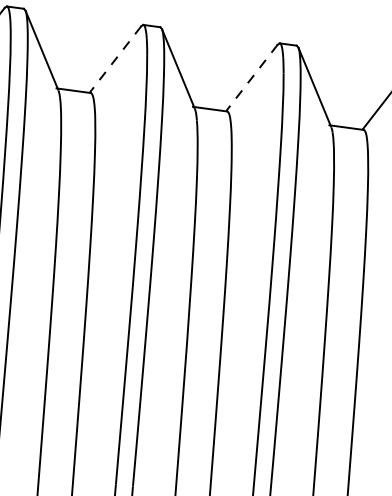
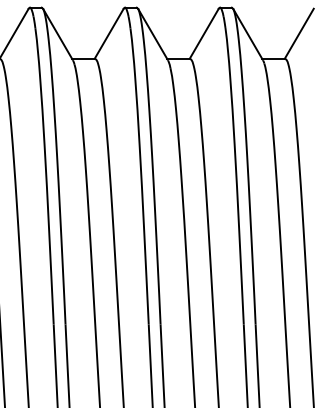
line: (116, 58) -> (109, 33), dashed -> solid
line: (252, 77) -> (204, 33), dashed -> solid

